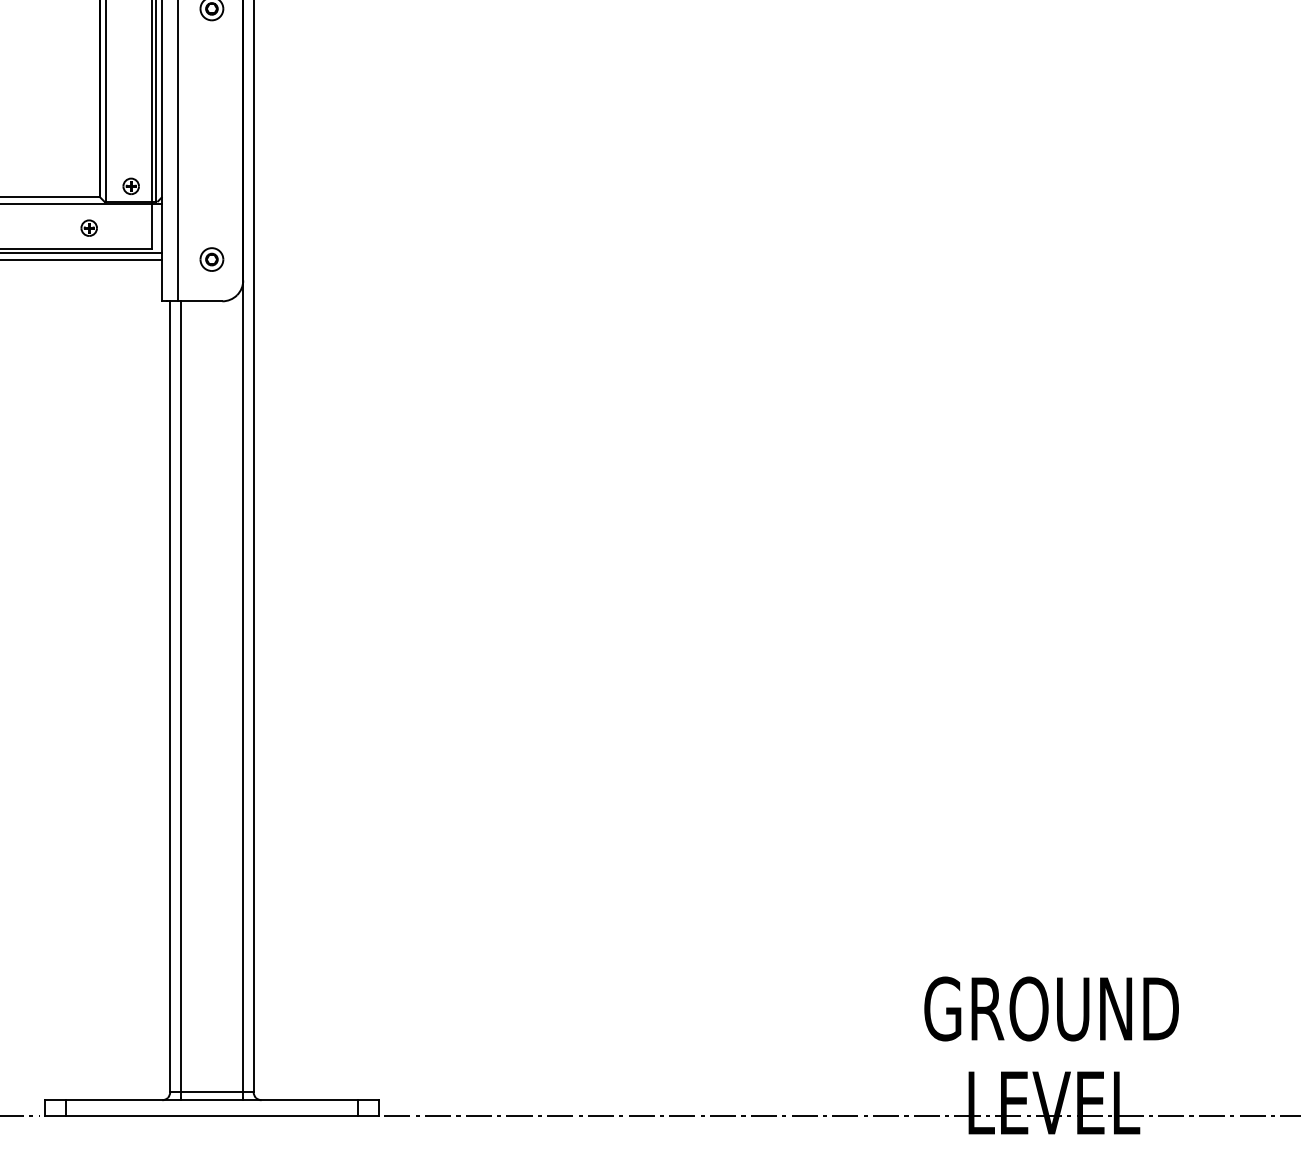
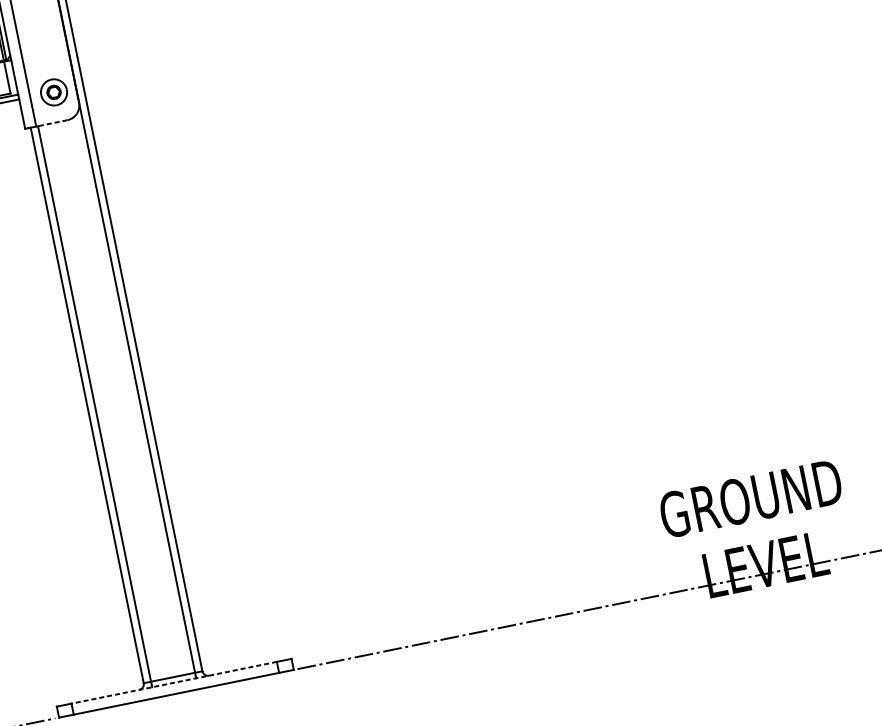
part: (211, 259) -> (53, 92), size x1.6
line: (199, 301) -> (51, 123), solid -> dashed
line: (211, 1100) -> (173, 683), solid -> dashed

